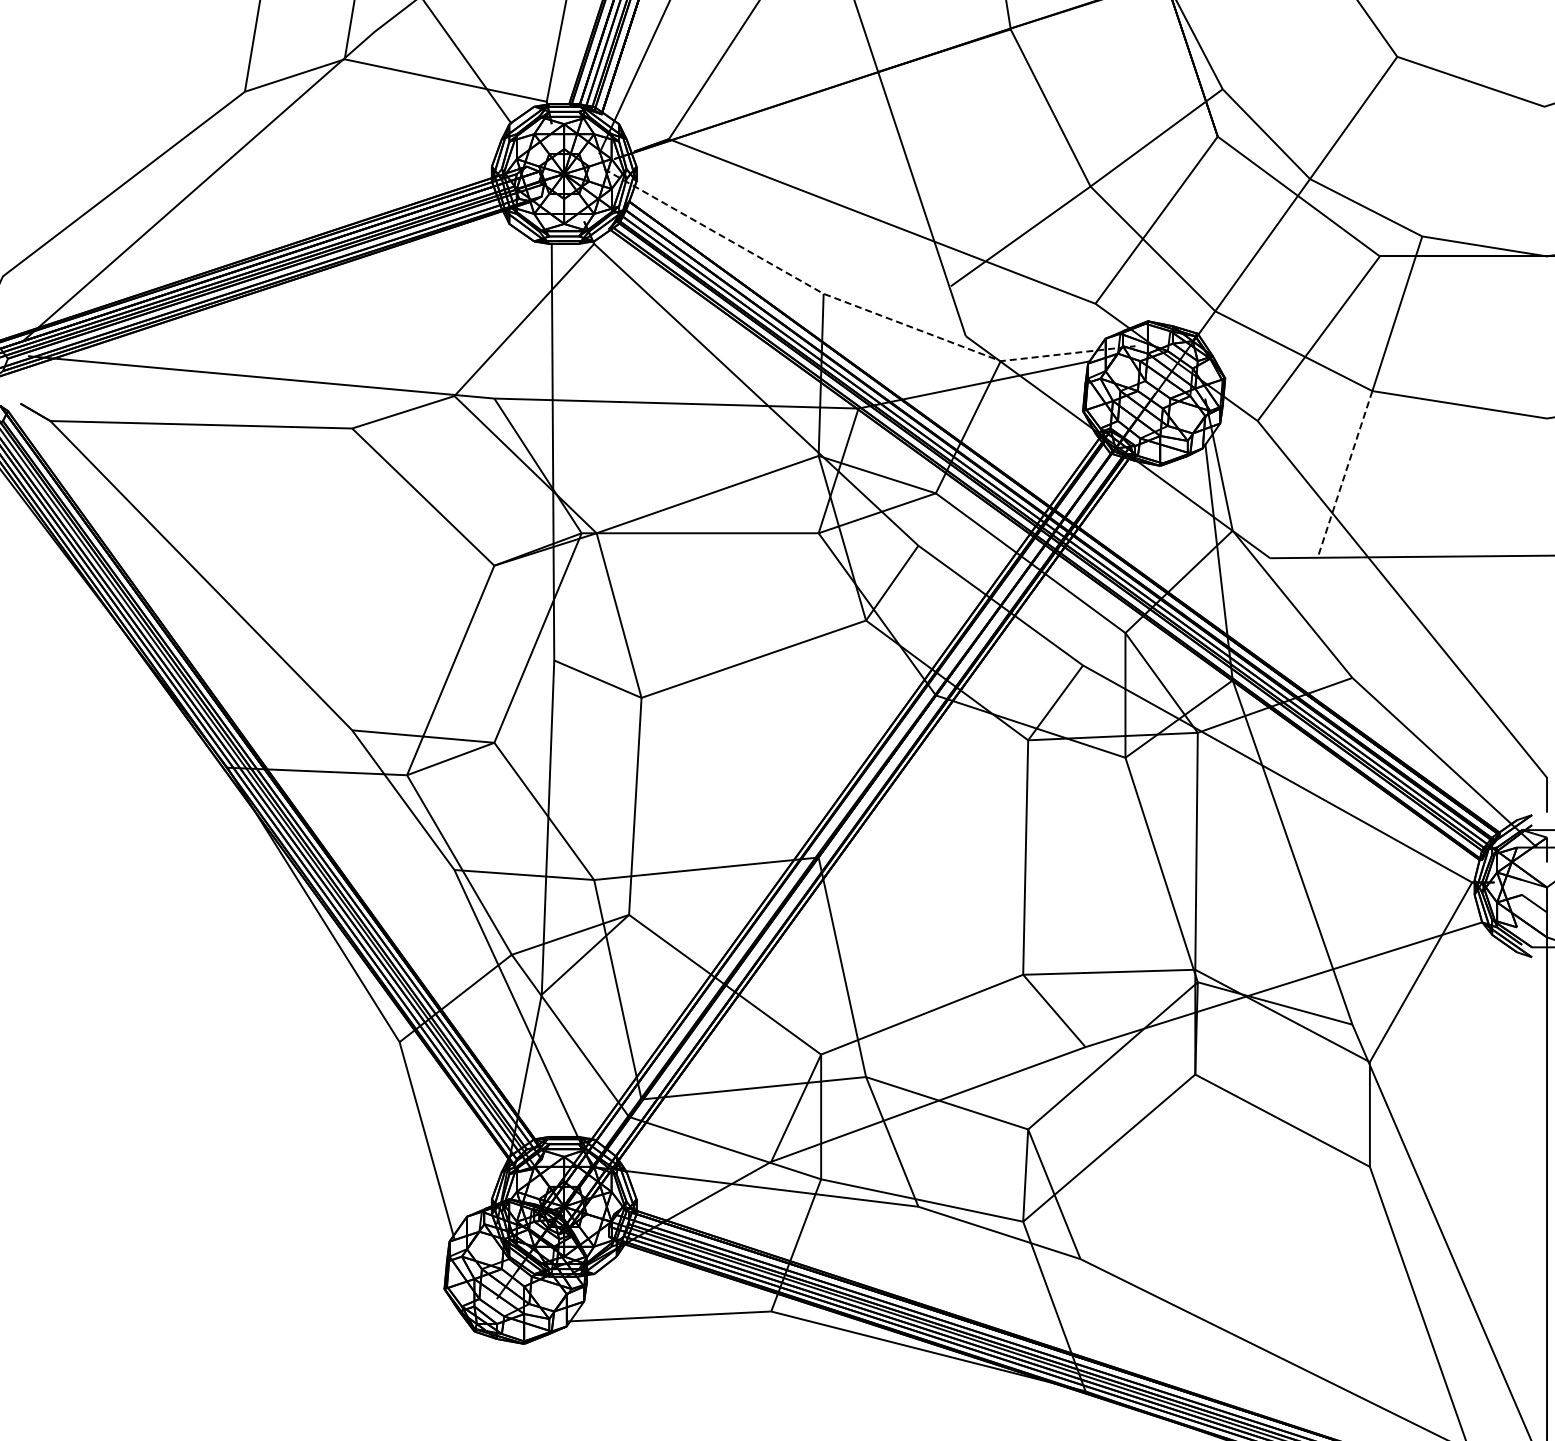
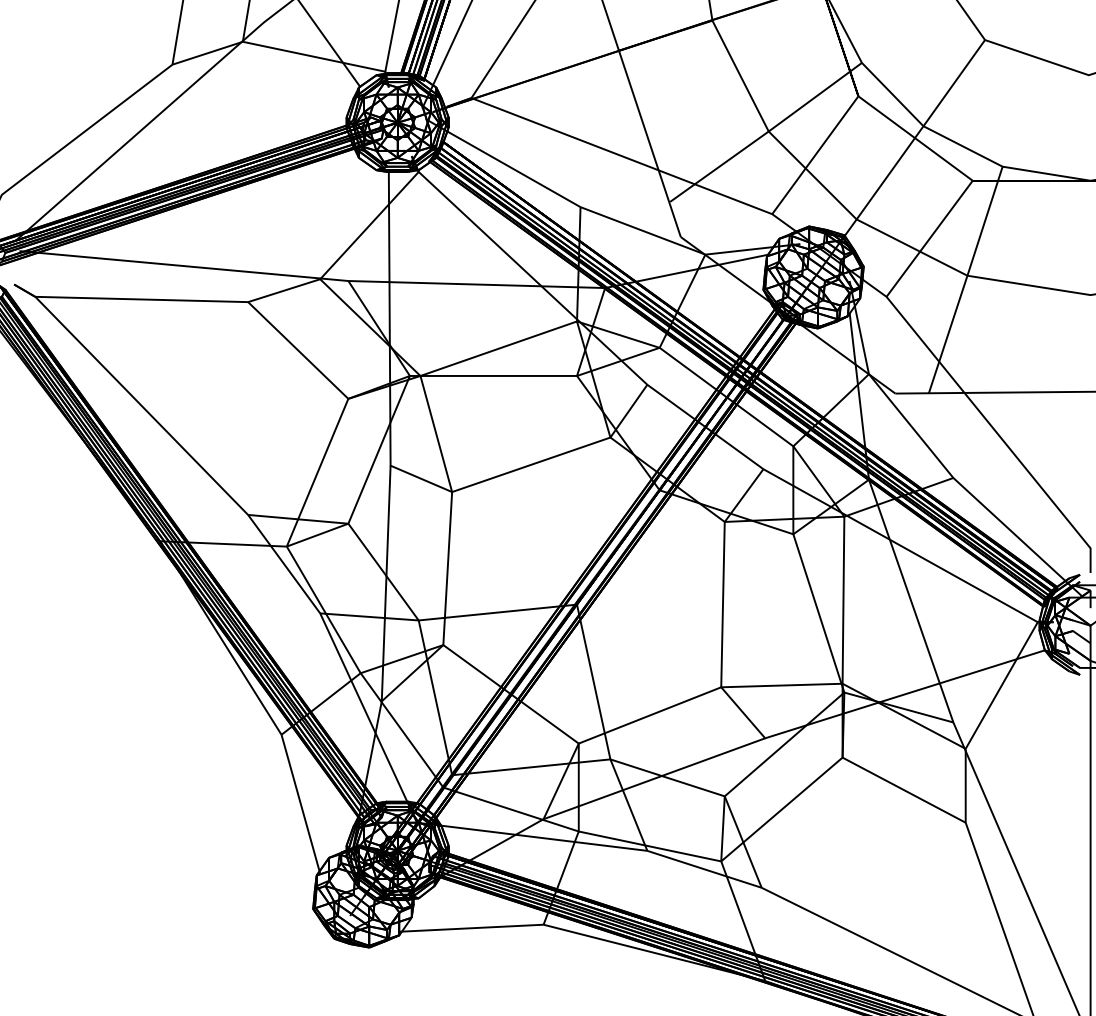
line: (858, 306) -> (605, 216), dashed -> solid
line: (1344, 474) -> (947, 334), dashed -> solid

